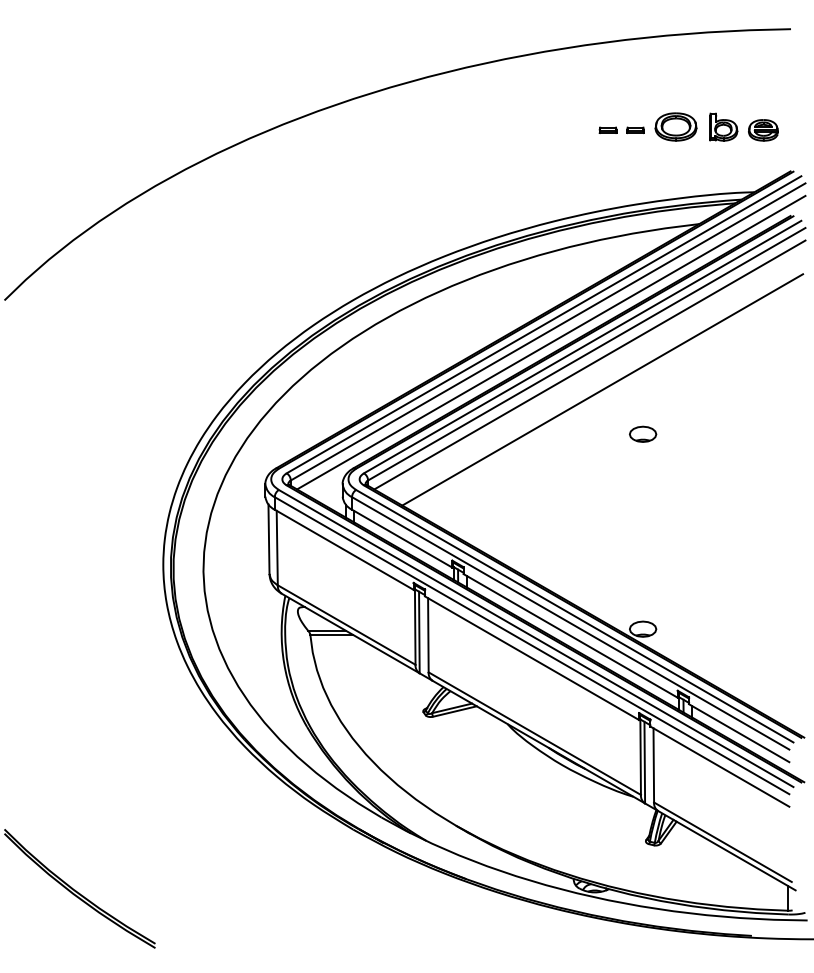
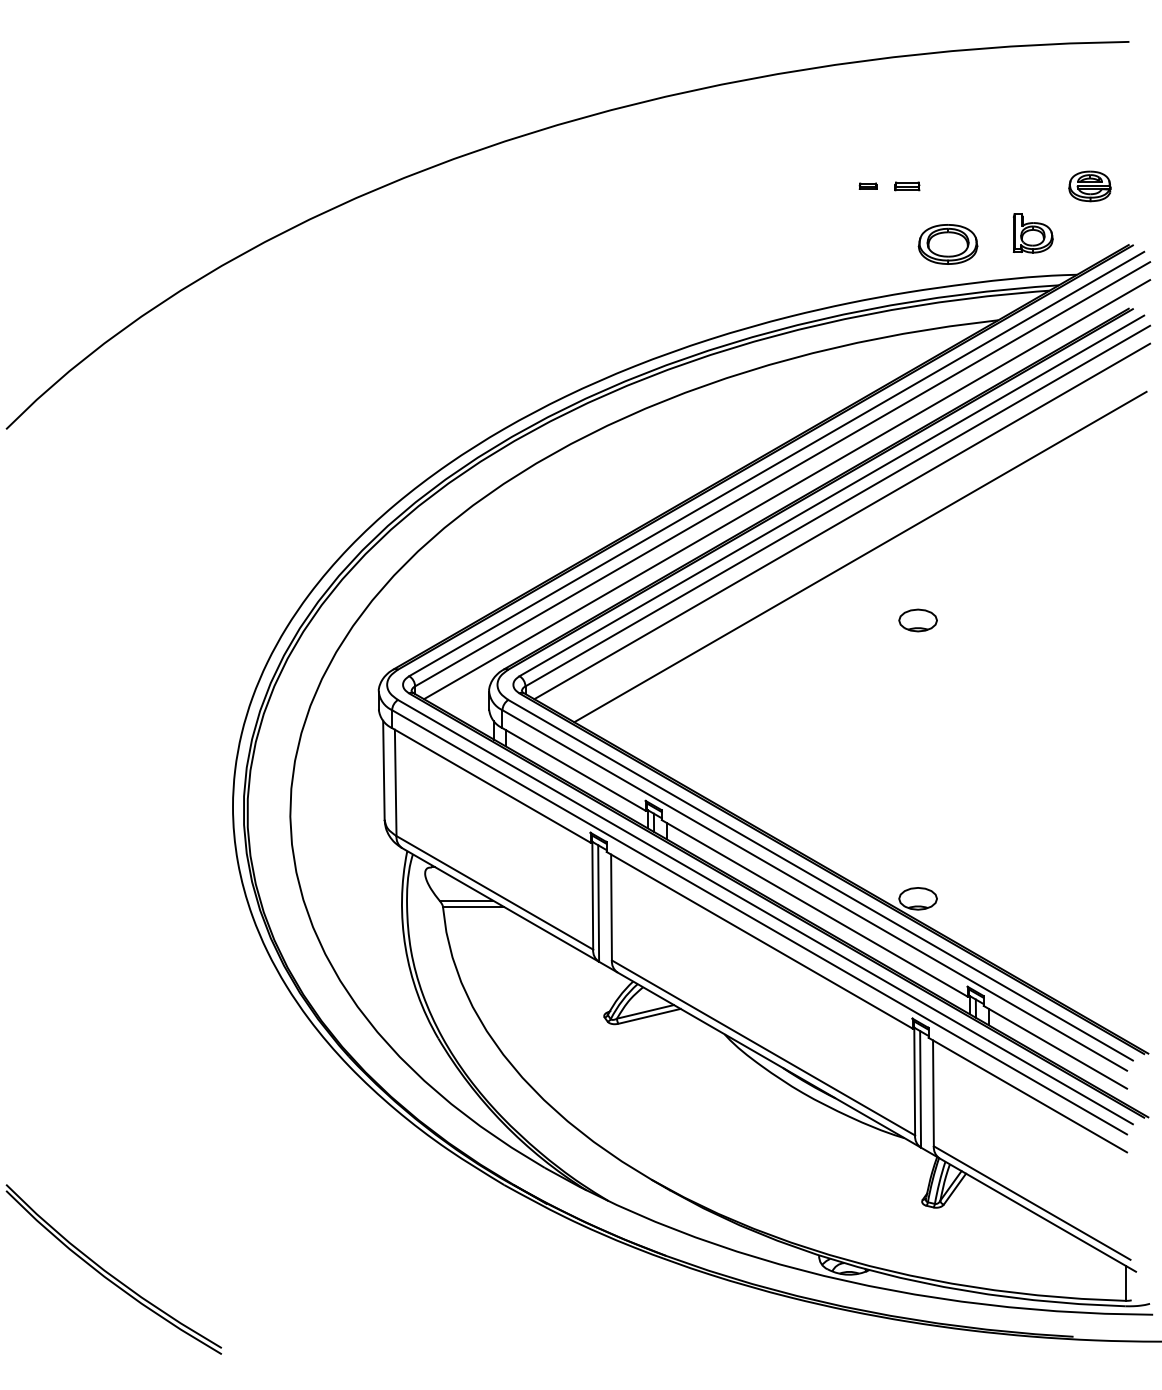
part: (675, 126) -> (947, 243), moved
part: (723, 126) -> (1032, 232), moved
part: (607, 129) -> (867, 185), size x0.7

